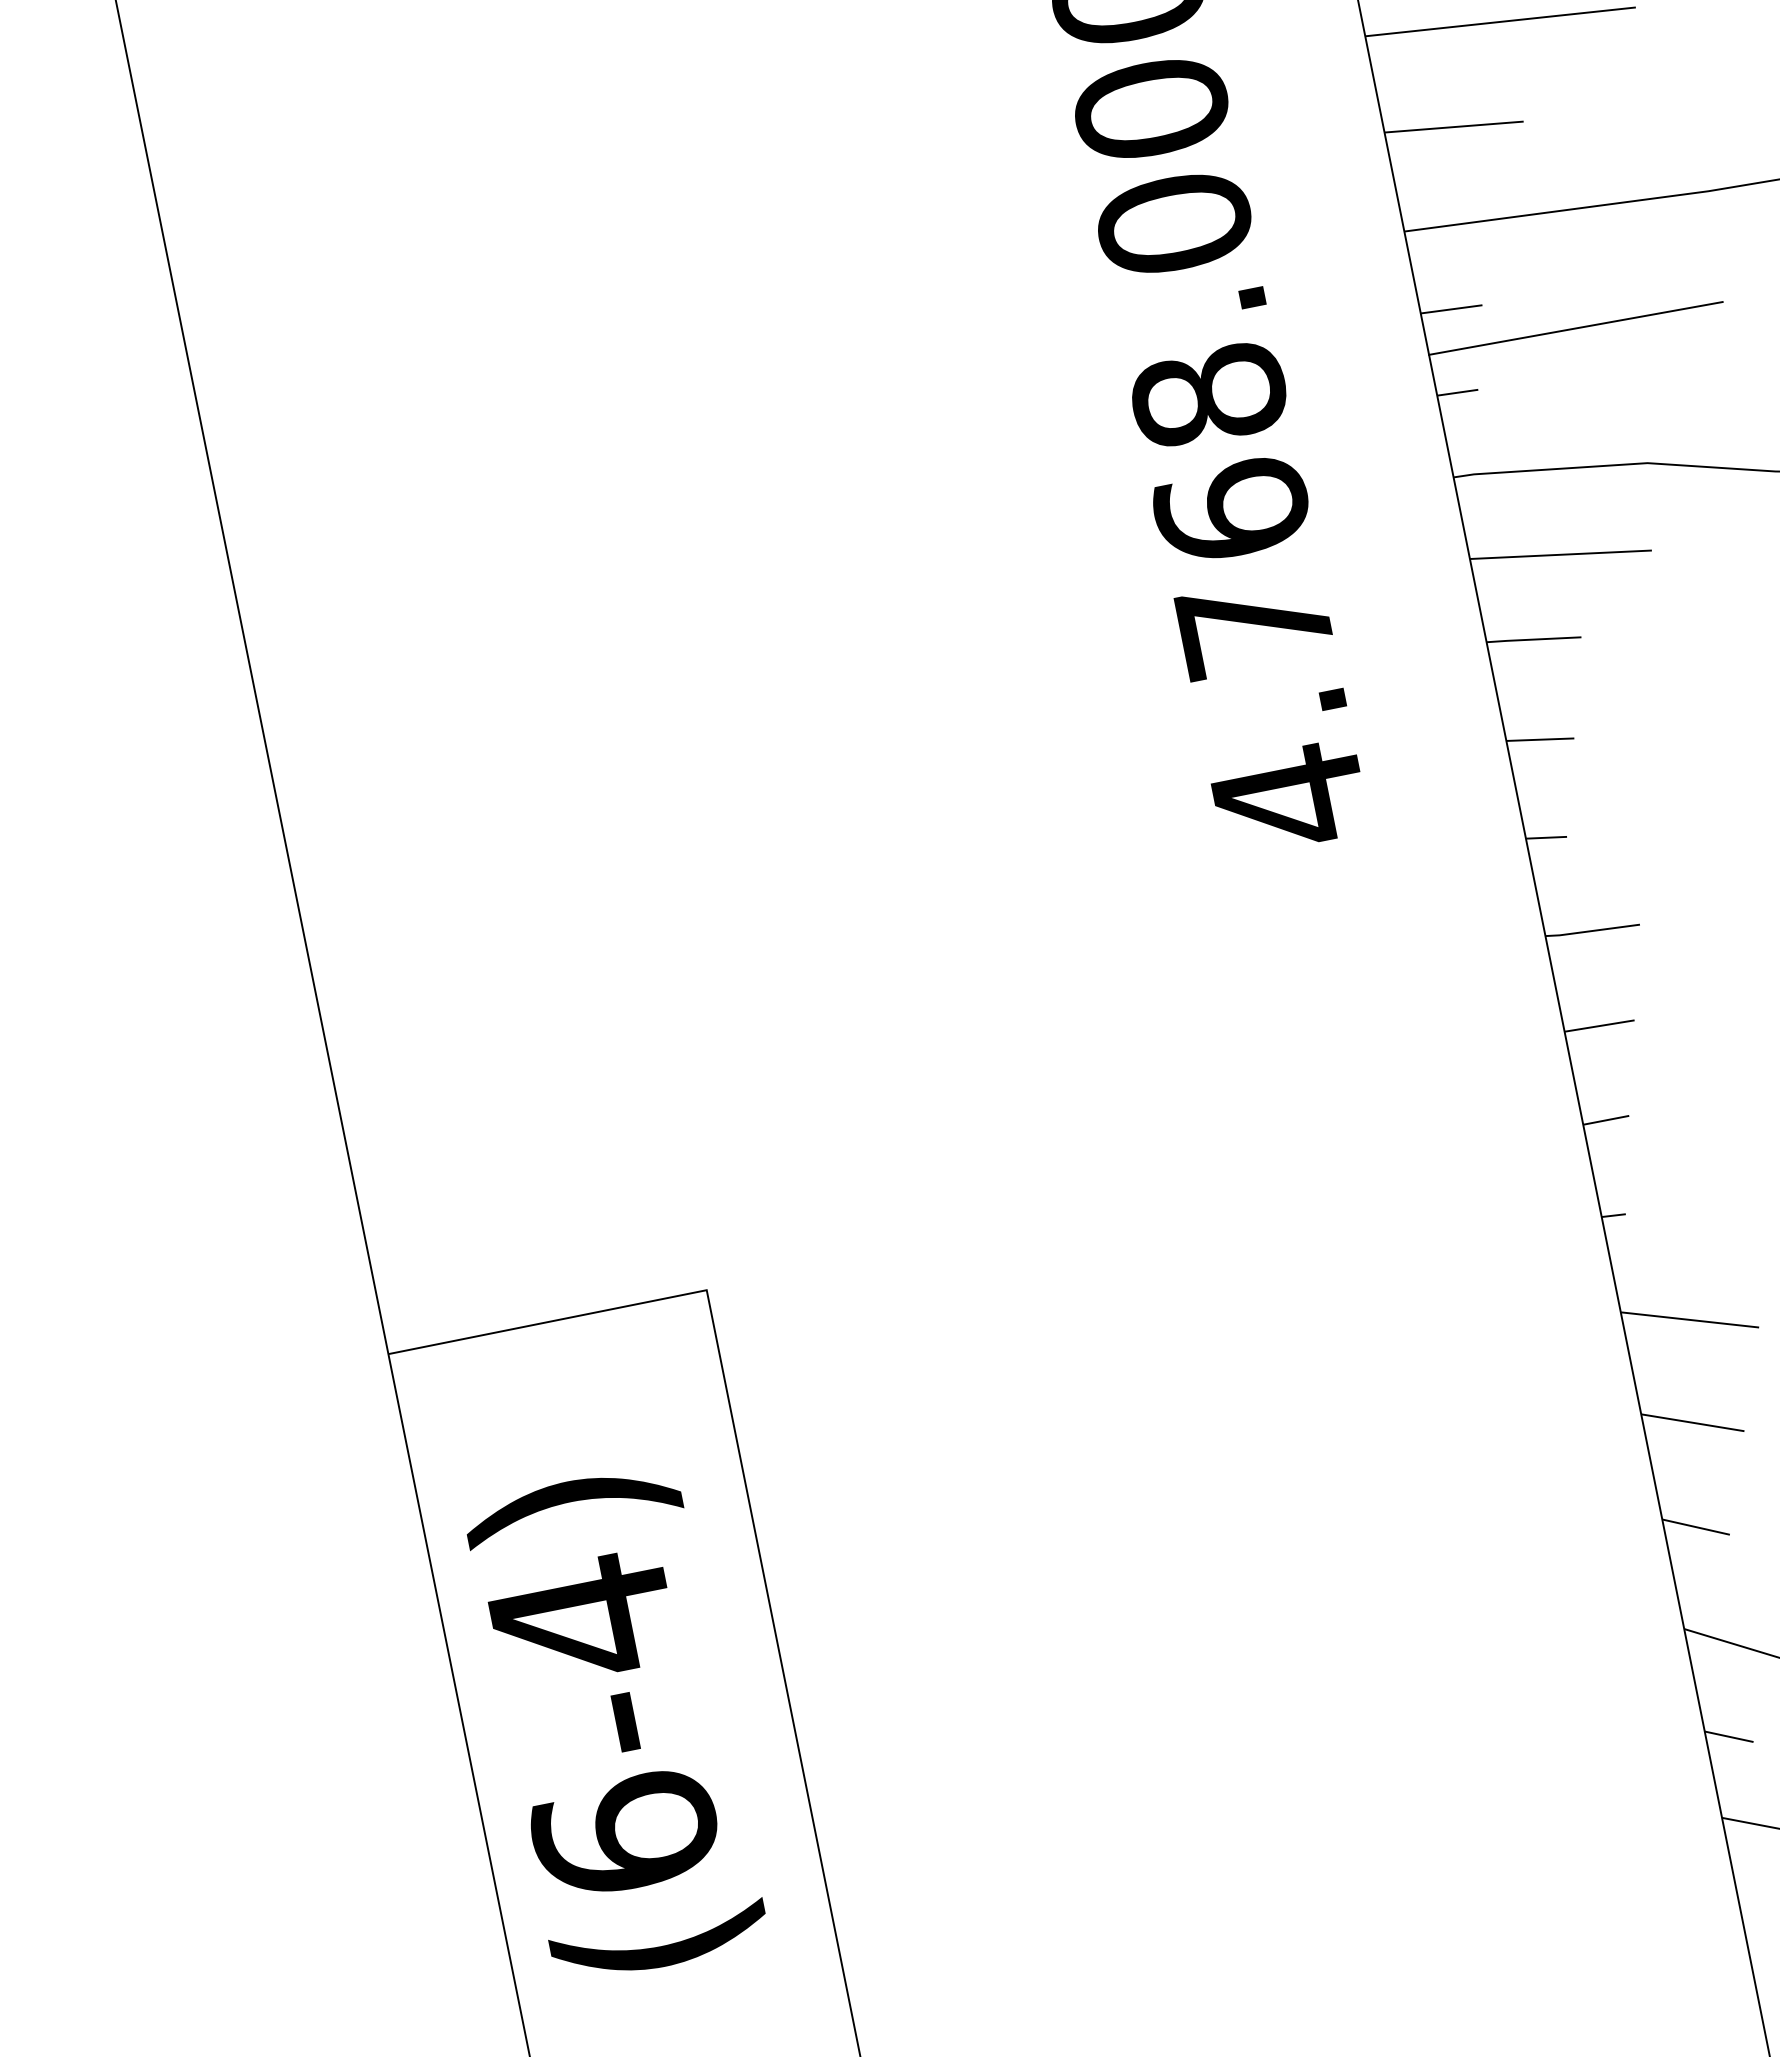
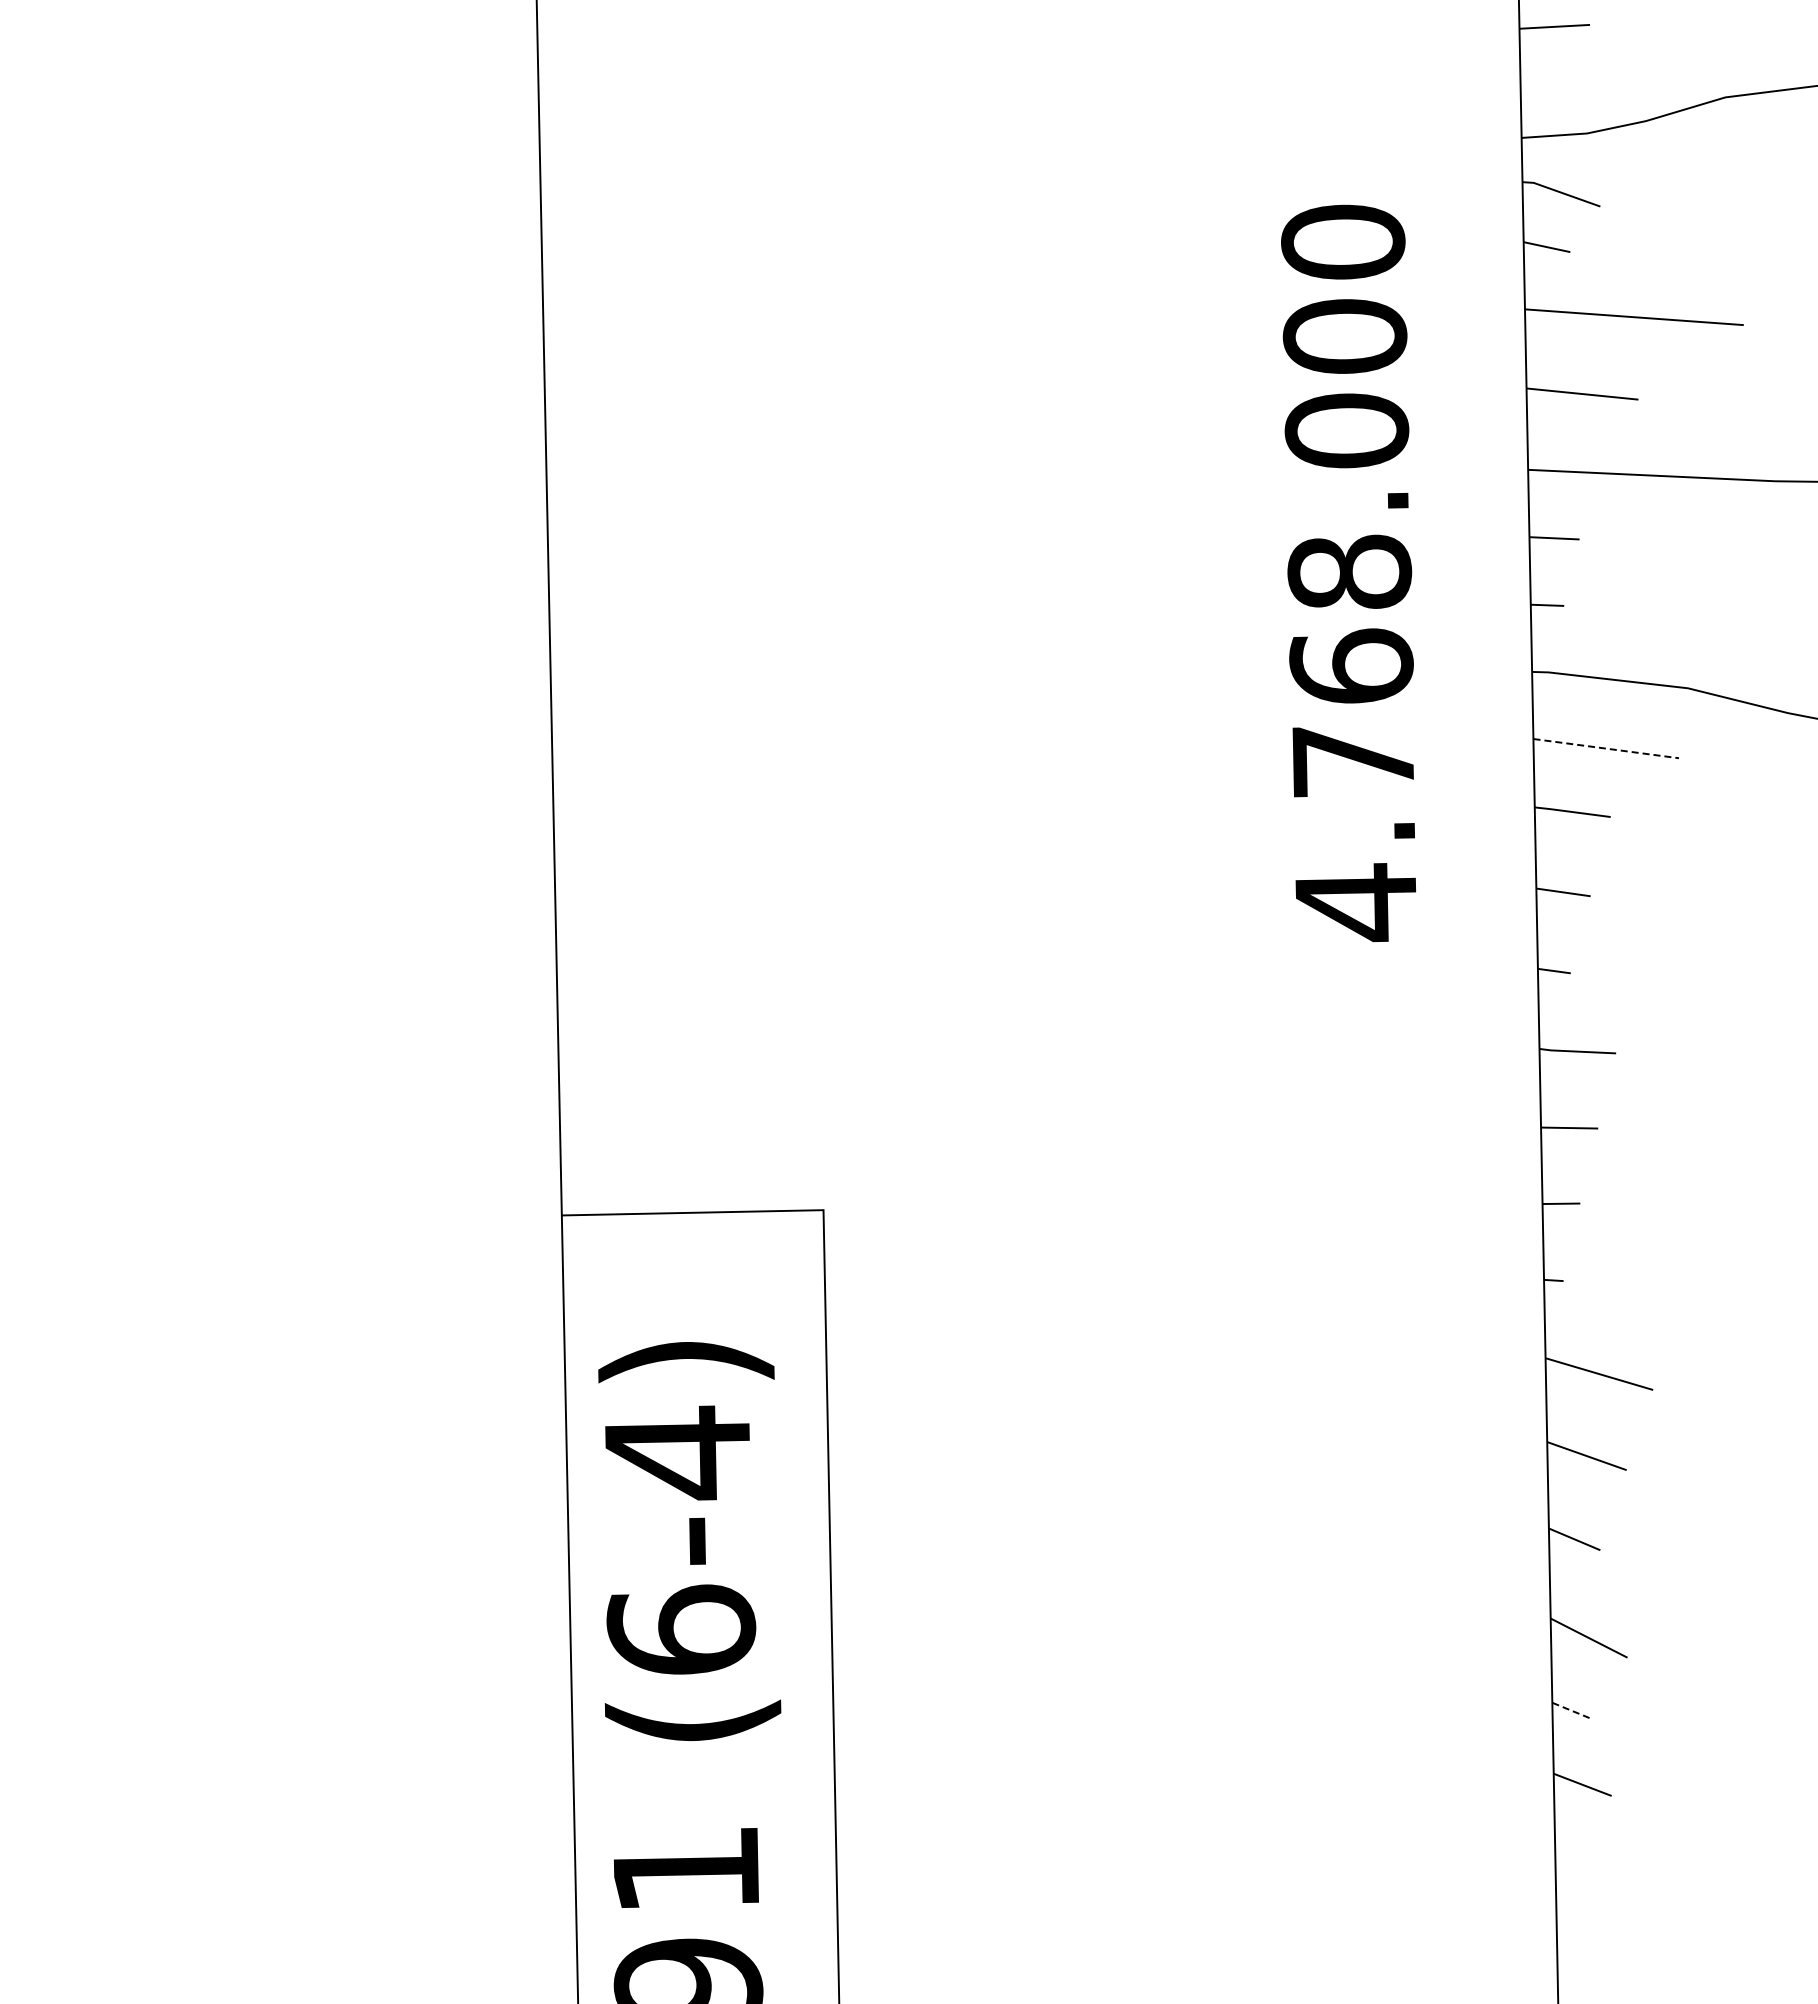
line: (1576, 328) -> (1650, 571), removed
line: (1561, 554) -> (1606, 748), solid -> dashed
line: (1728, 1736) -> (1570, 1710), solid -> dashed

